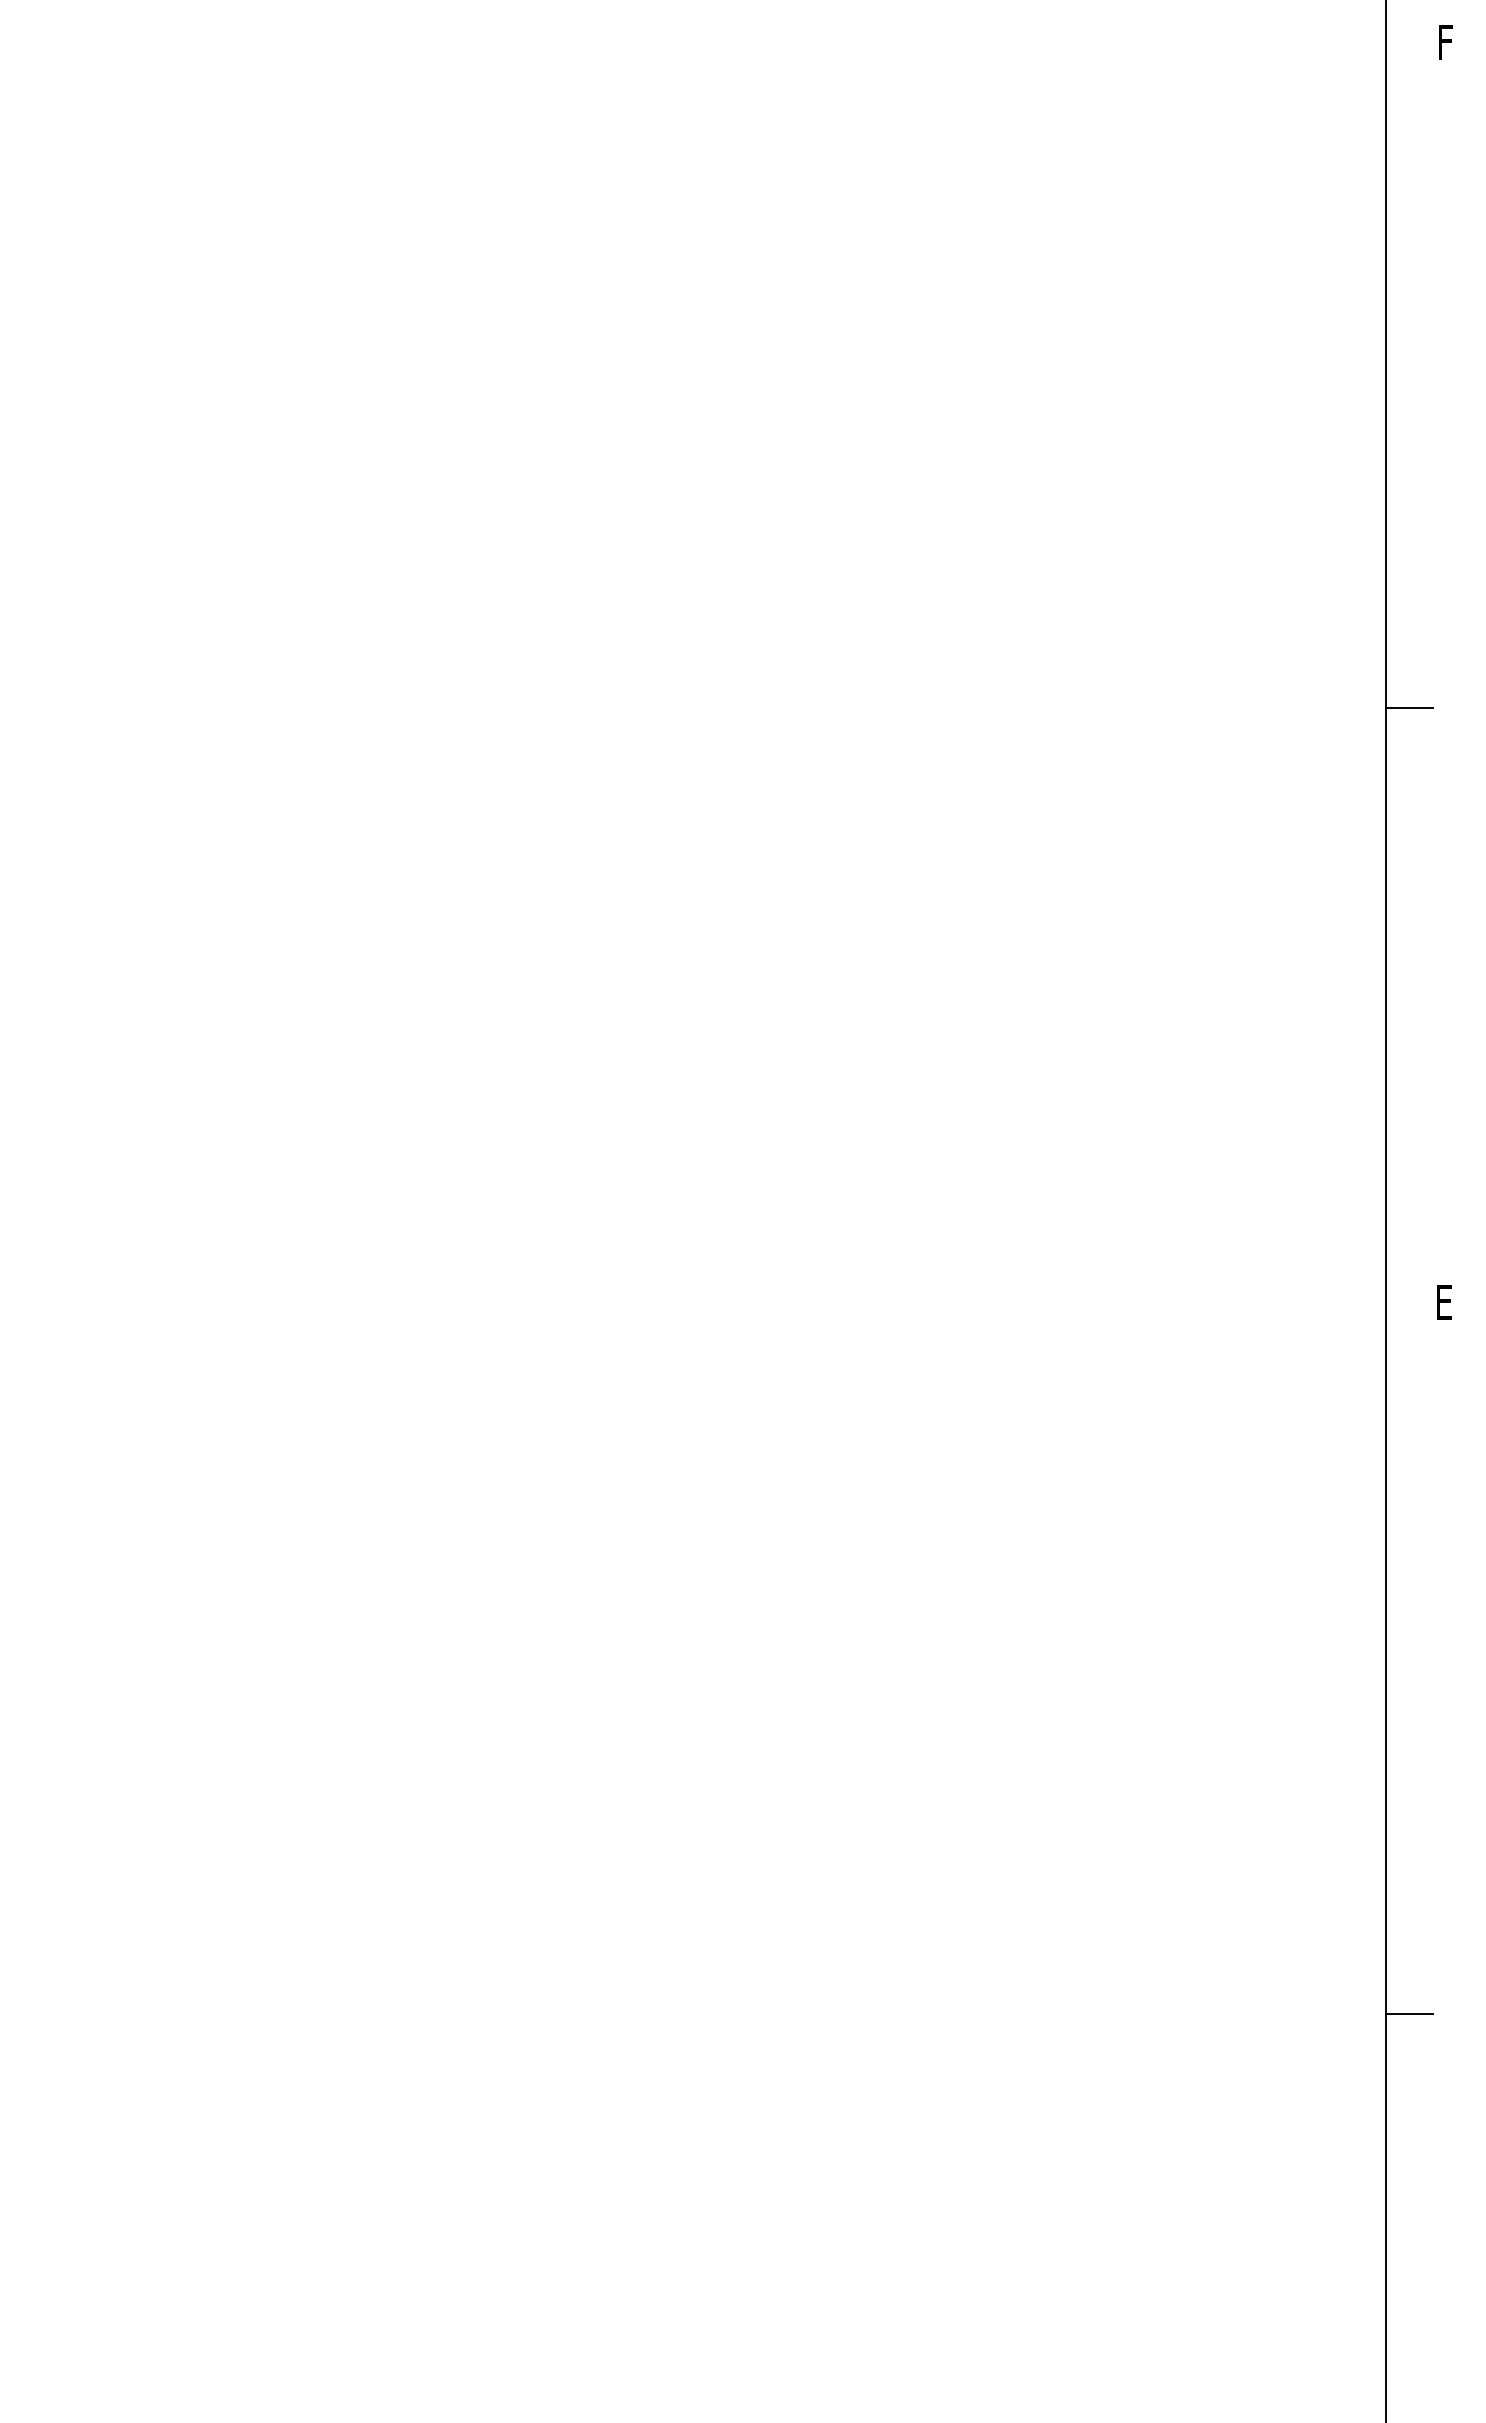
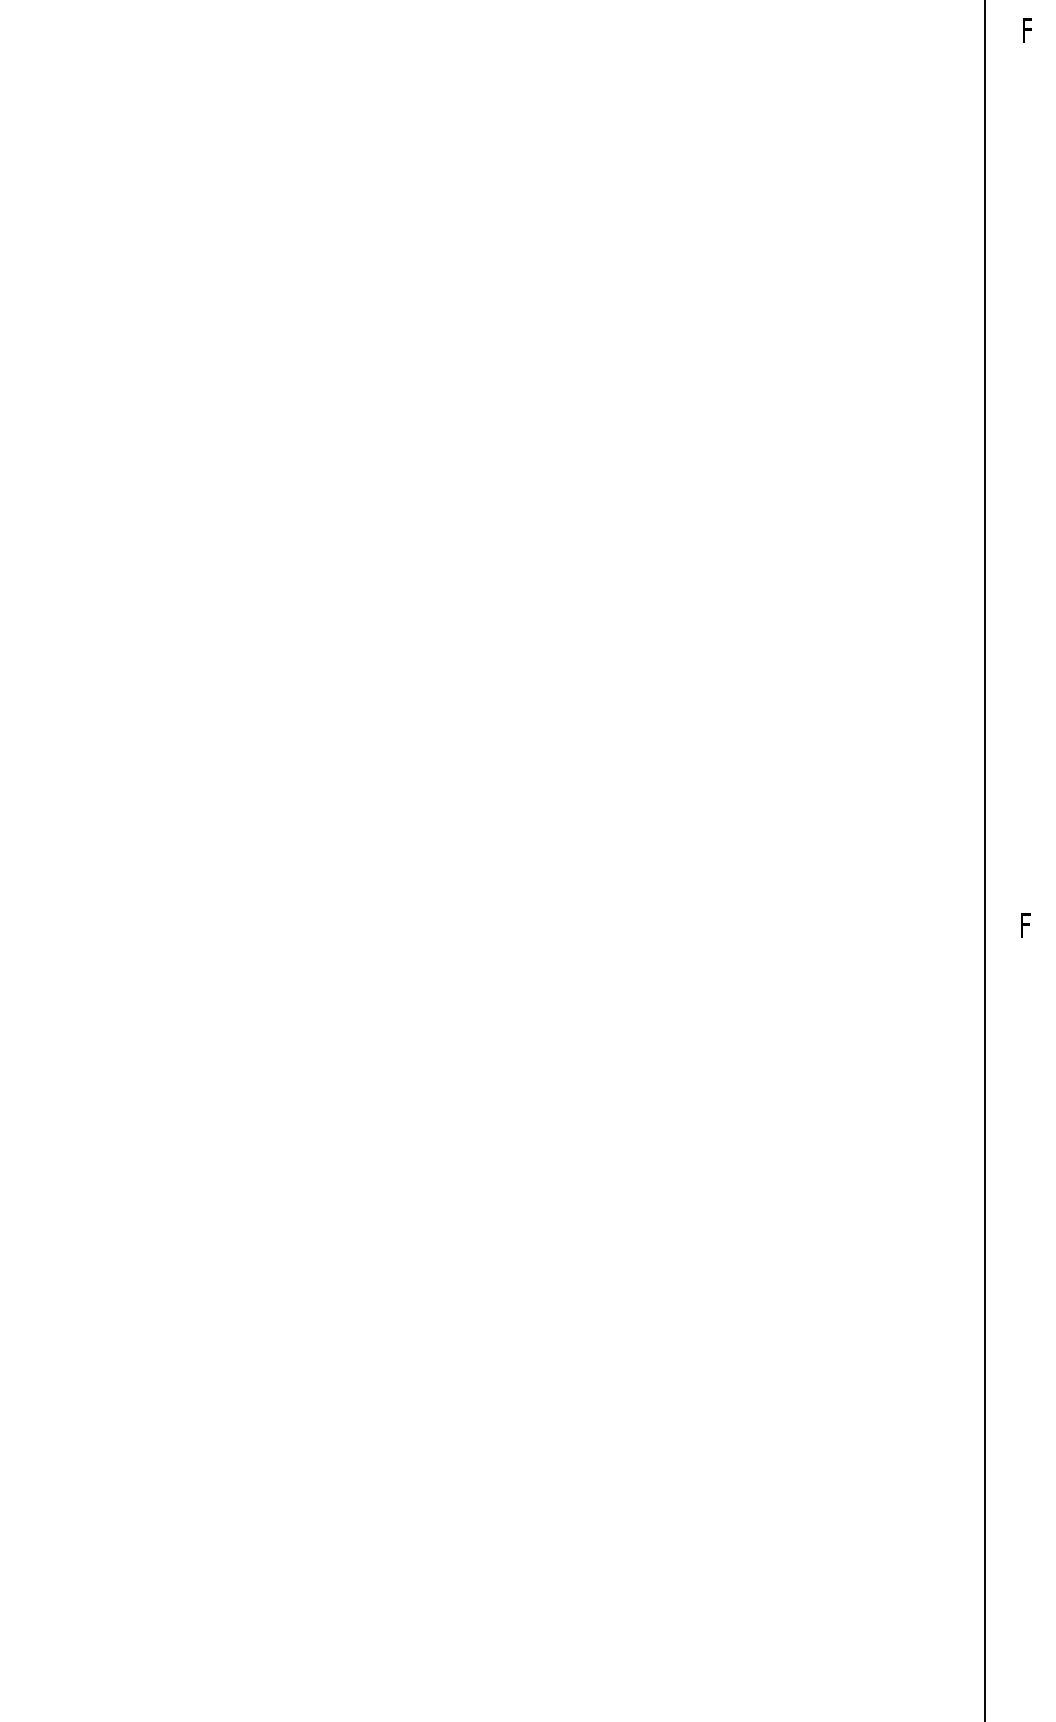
line: (1409, 708) -> (1001, 503), removed
text: (1445, 1302) -> (1027, 925), E -> F
line: (1409, 2014) -> (1001, 1431), removed

